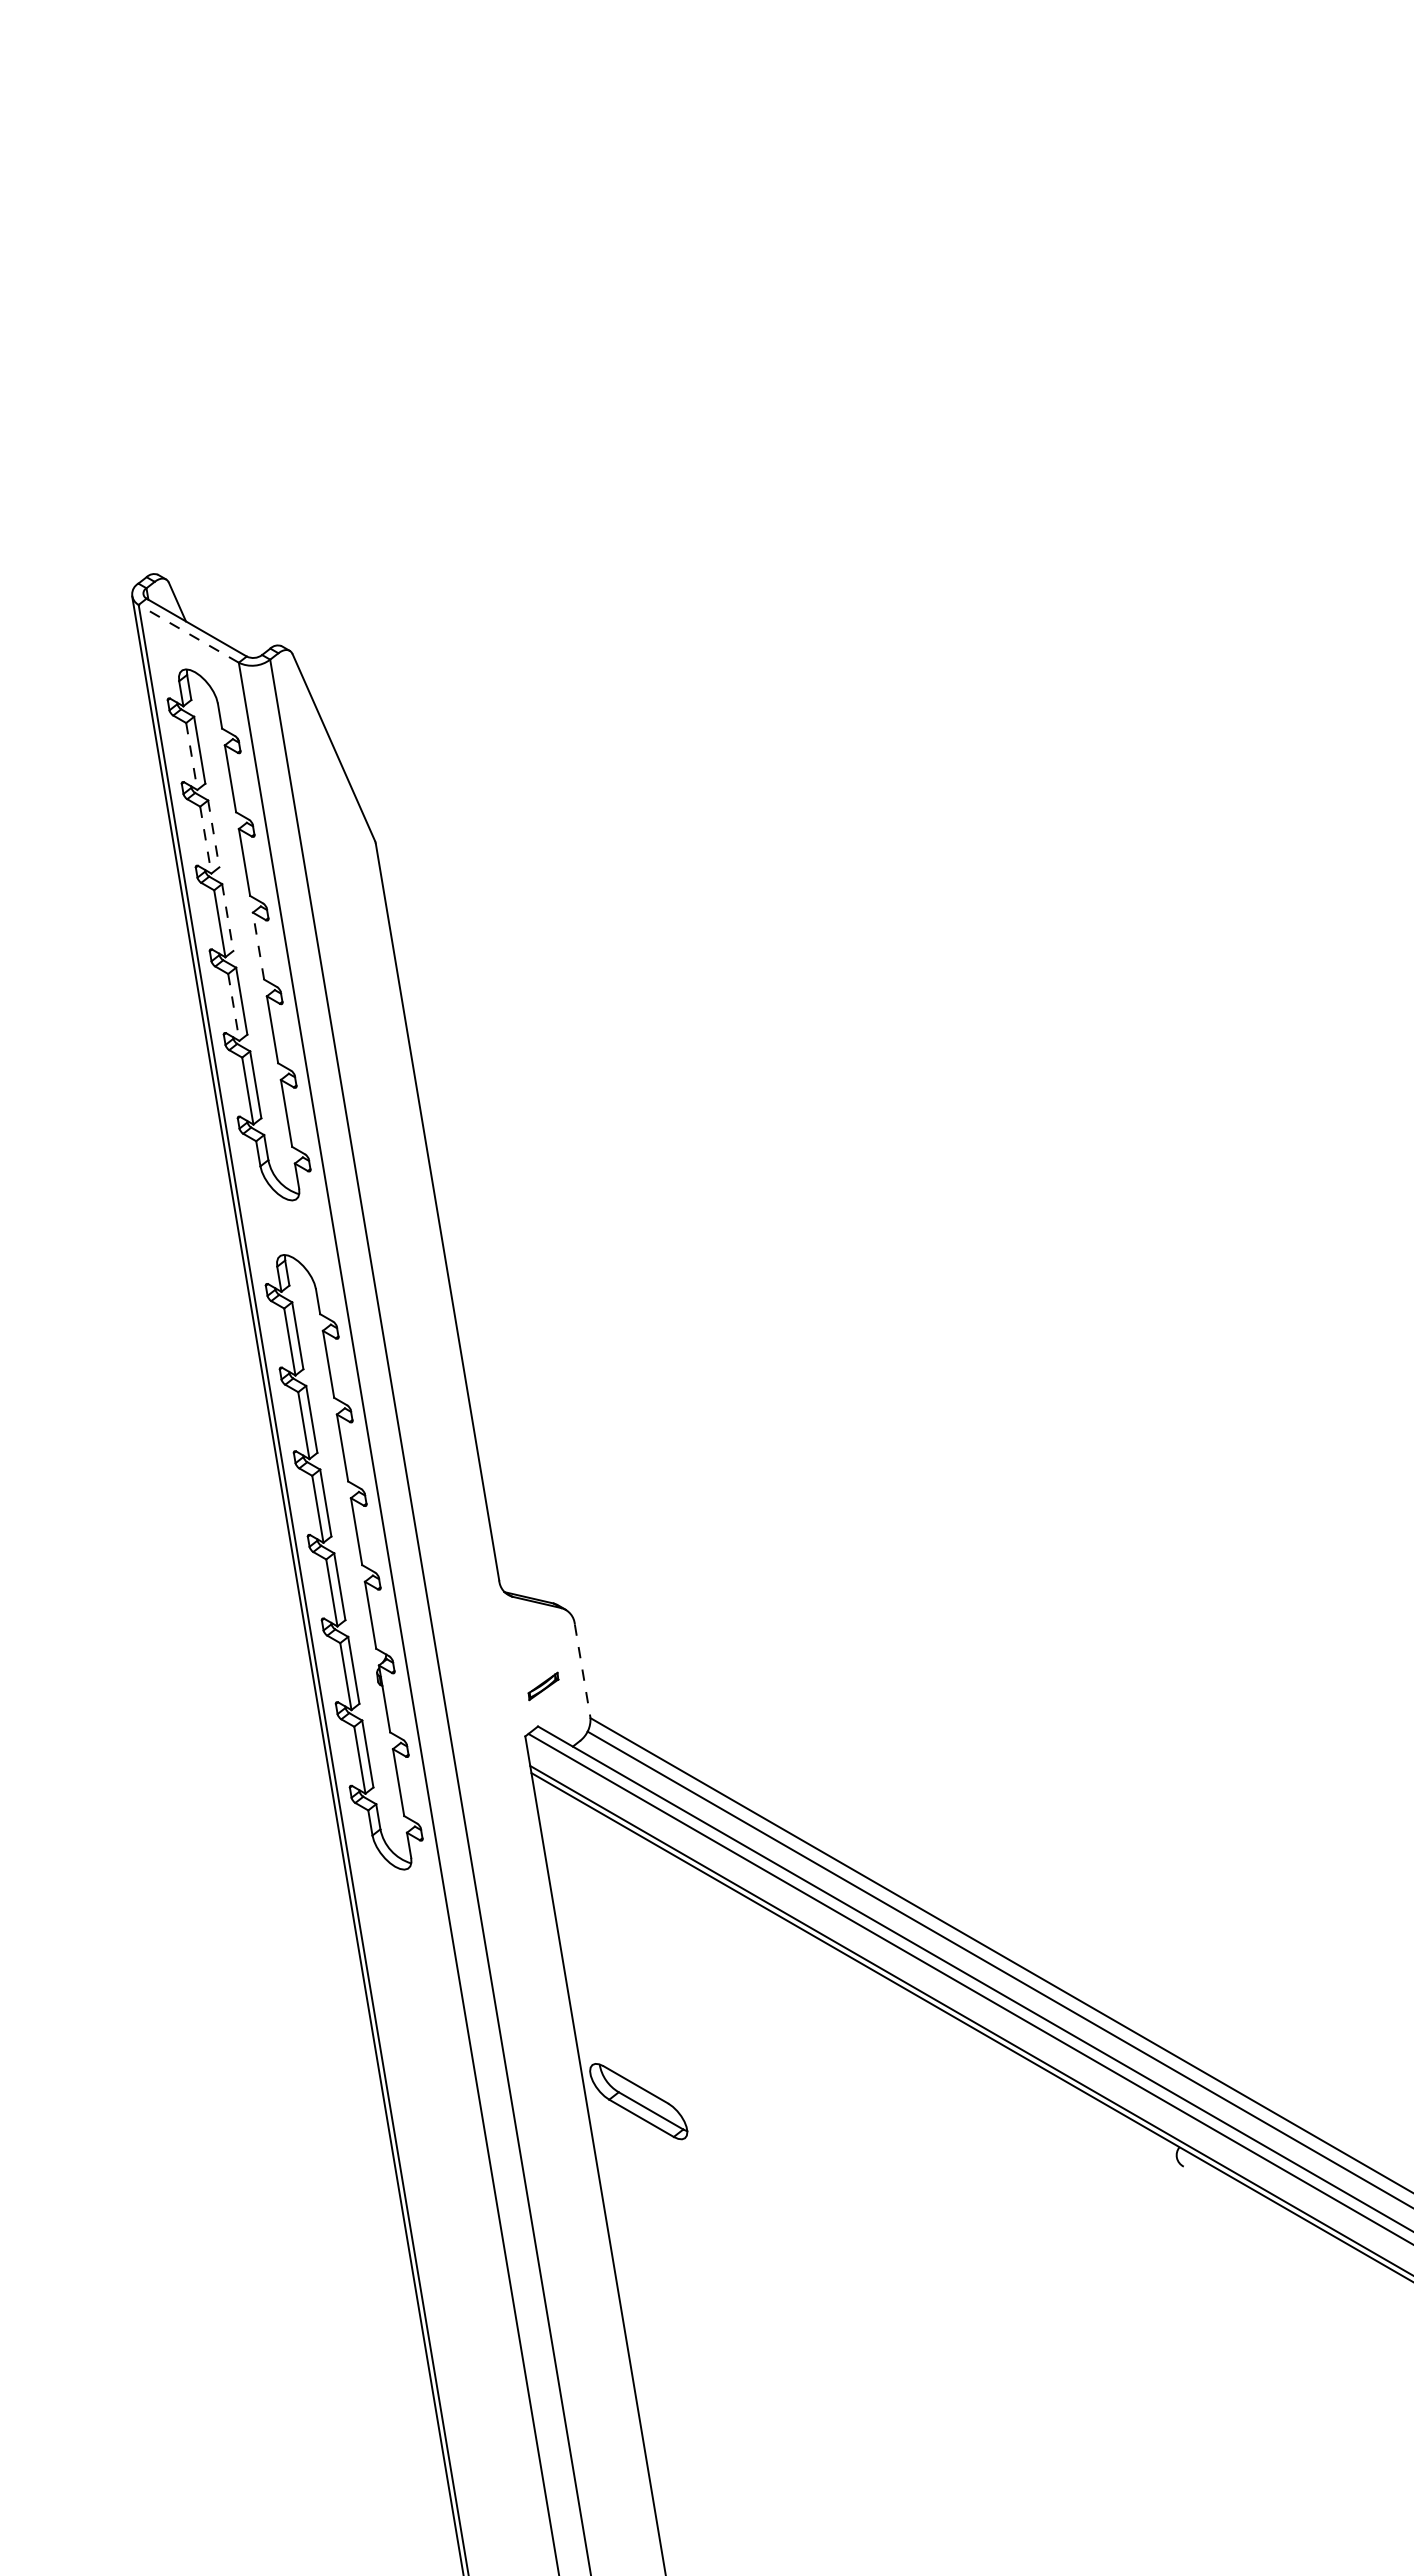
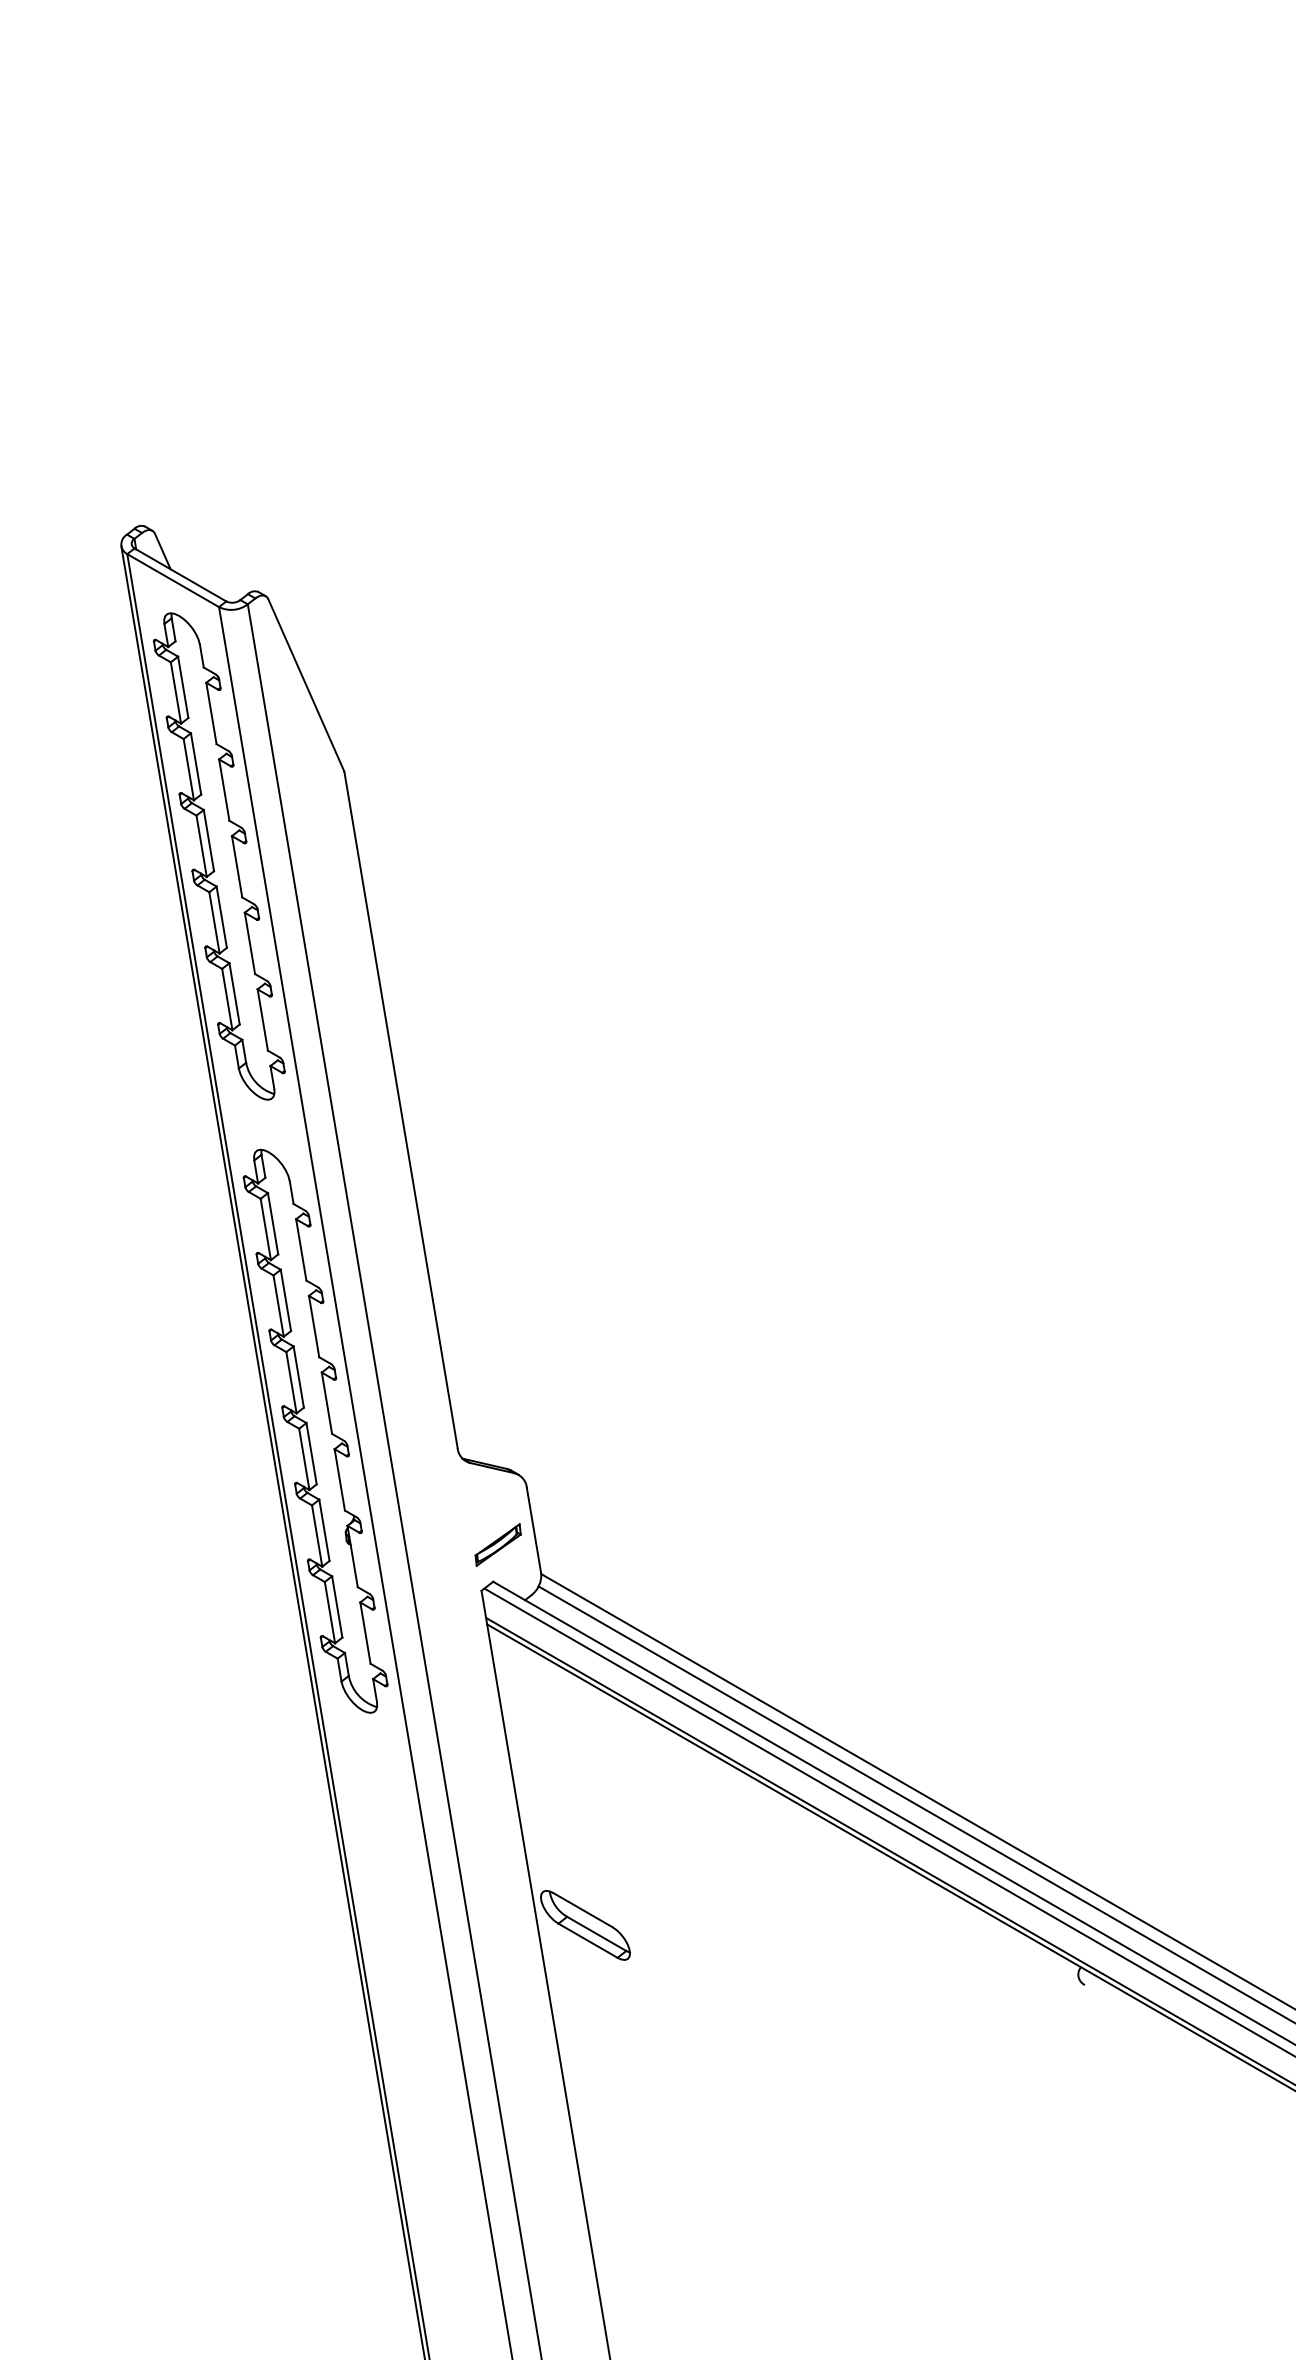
line: (188, 633) -> (172, 580), dashed -> solid
line: (191, 756) -> (175, 693), dashed -> solid
line: (213, 833) -> (195, 763), dashed -> solid
line: (205, 840) -> (188, 770), dashed -> solid
line: (227, 917) -> (208, 840), dashed -> solid
line: (258, 946) -> (237, 867), dashed -> solid
line: (233, 1007) -> (214, 923), dashed -> solid
line: (582, 1671) -> (533, 1531), dashed -> solid
part: (543, 1686) -> (498, 1545), size x1.67

